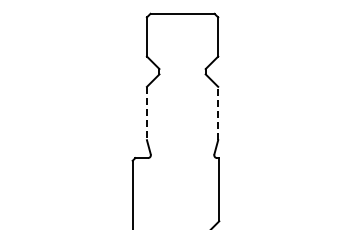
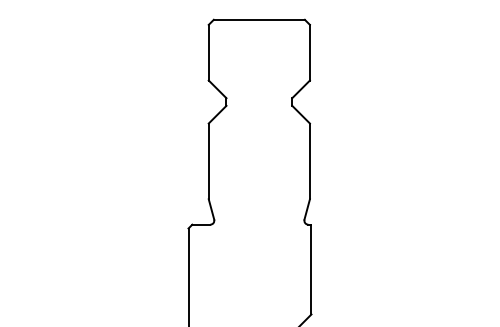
line: (146, 113) -> (208, 161), dashed -> solid
line: (218, 113) -> (310, 161), dashed -> solid

